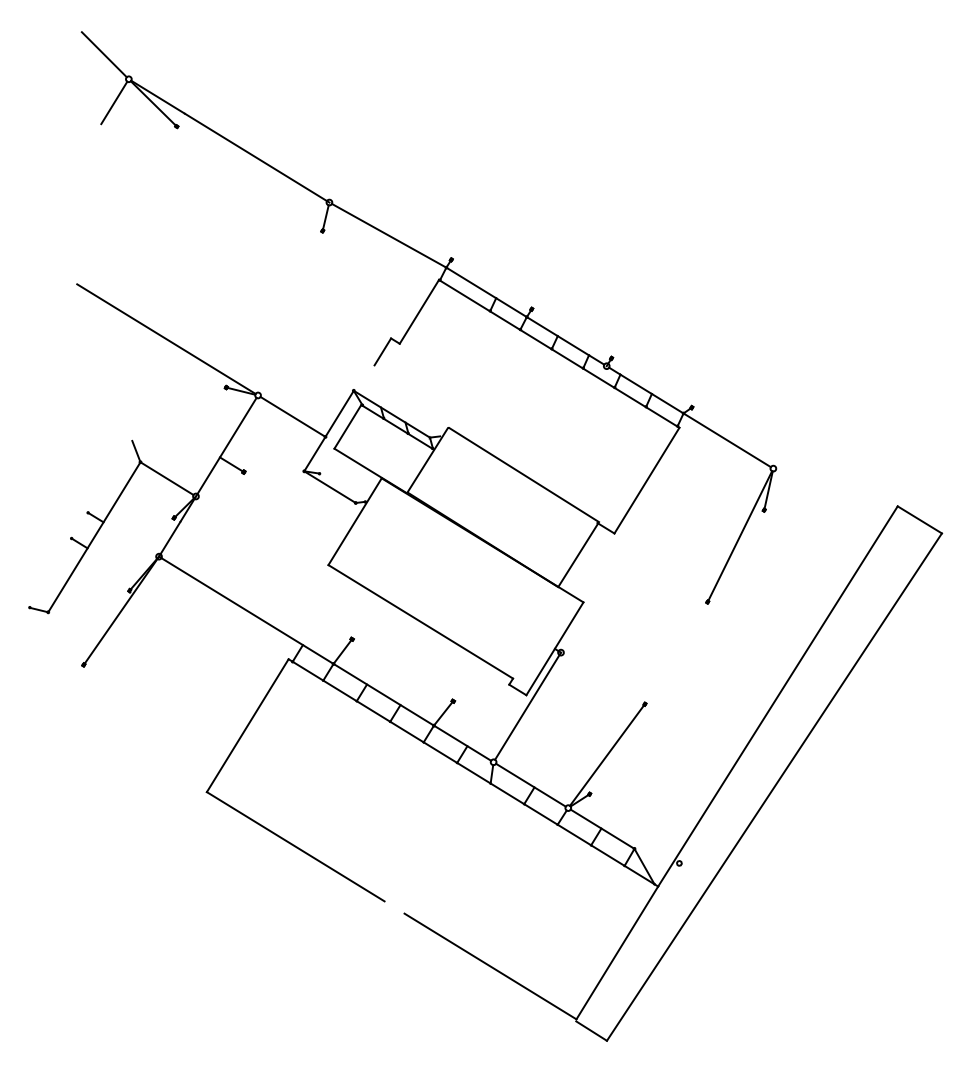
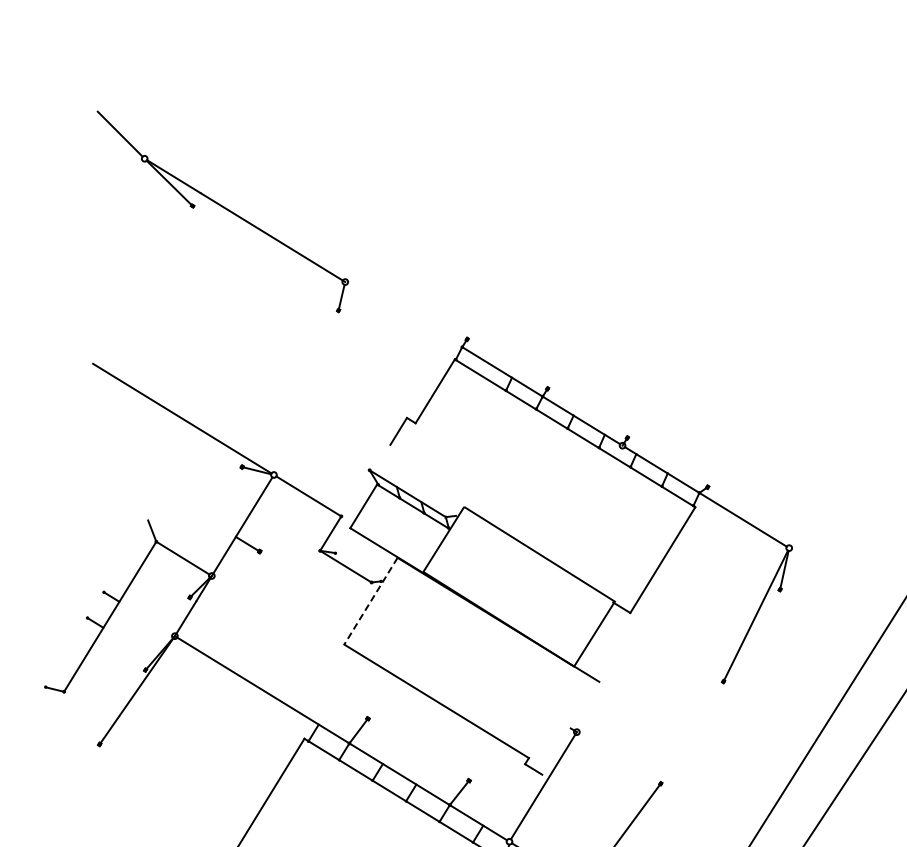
line: (114, 102) -> (130, 182), removed
line: (388, 235) -> (404, 315), removed
line: (339, 413) -> (355, 493), removed
line: (355, 521) -> (371, 601), solid -> dashed
line: (554, 648) -> (570, 728), removed

